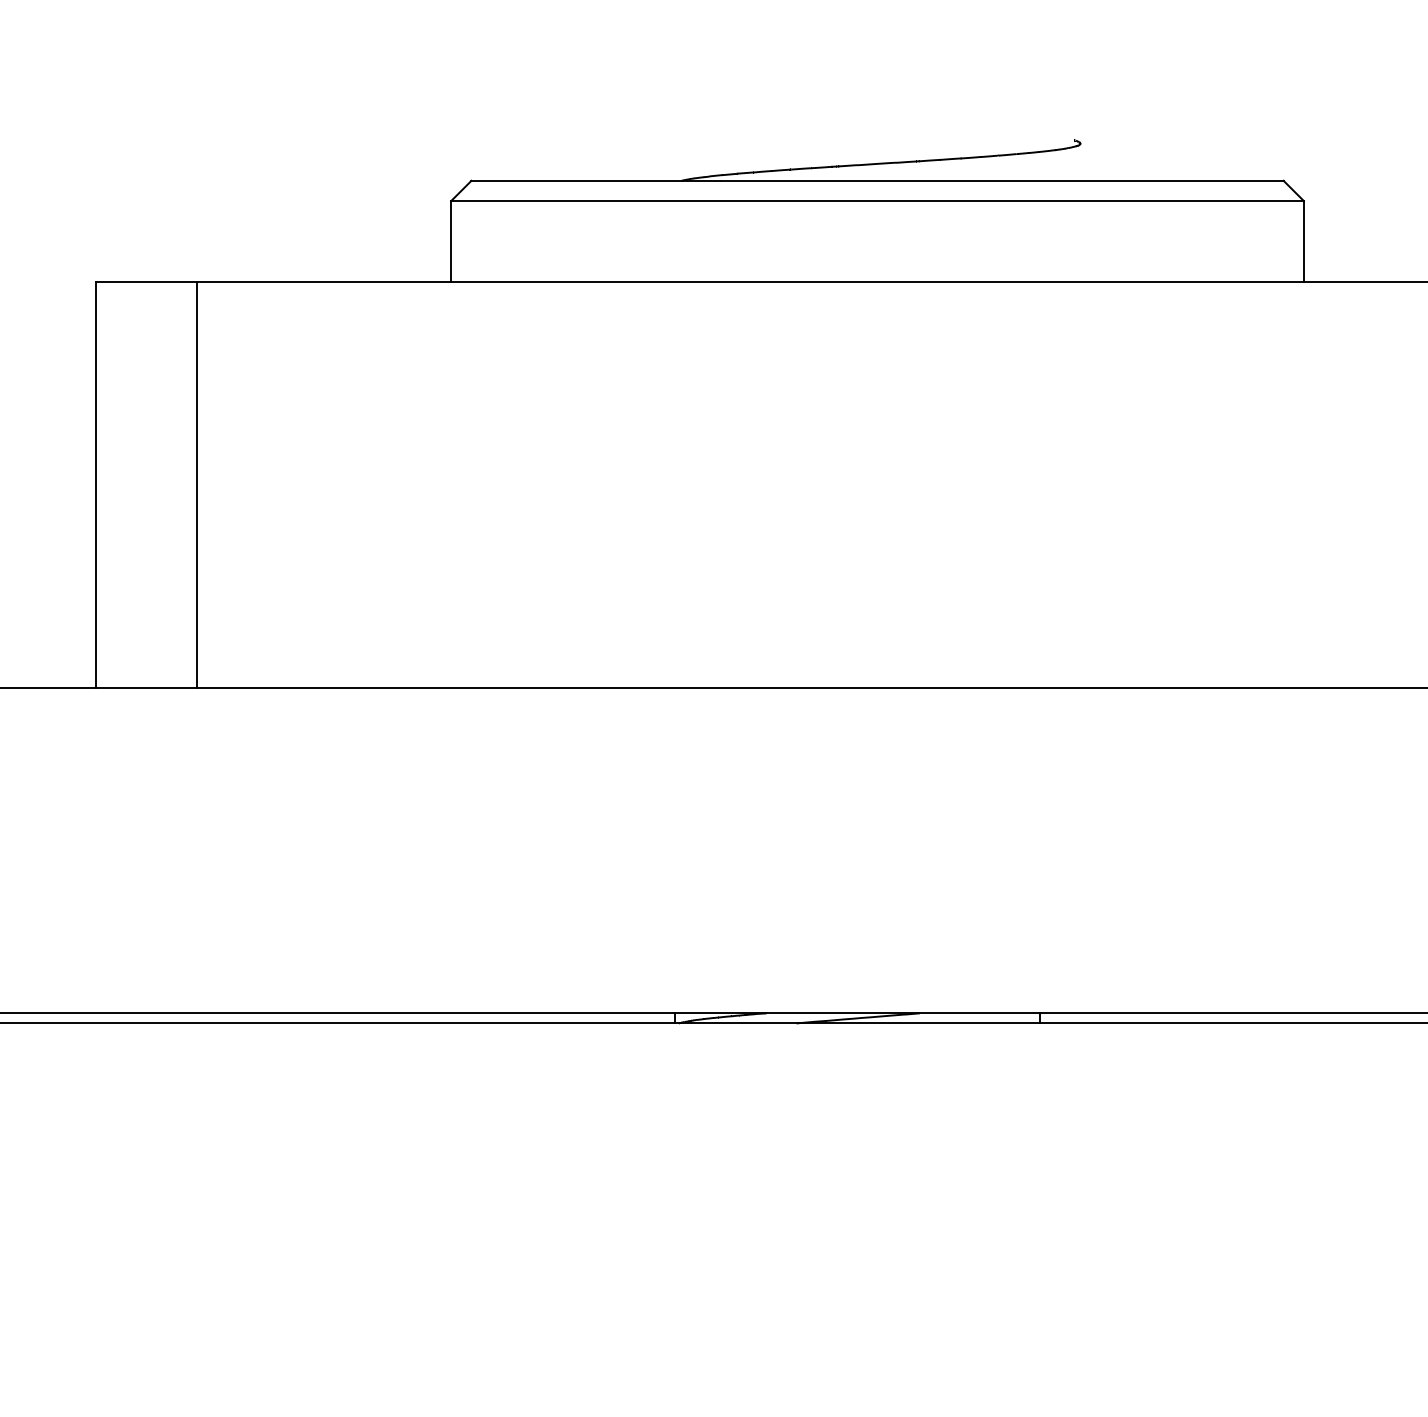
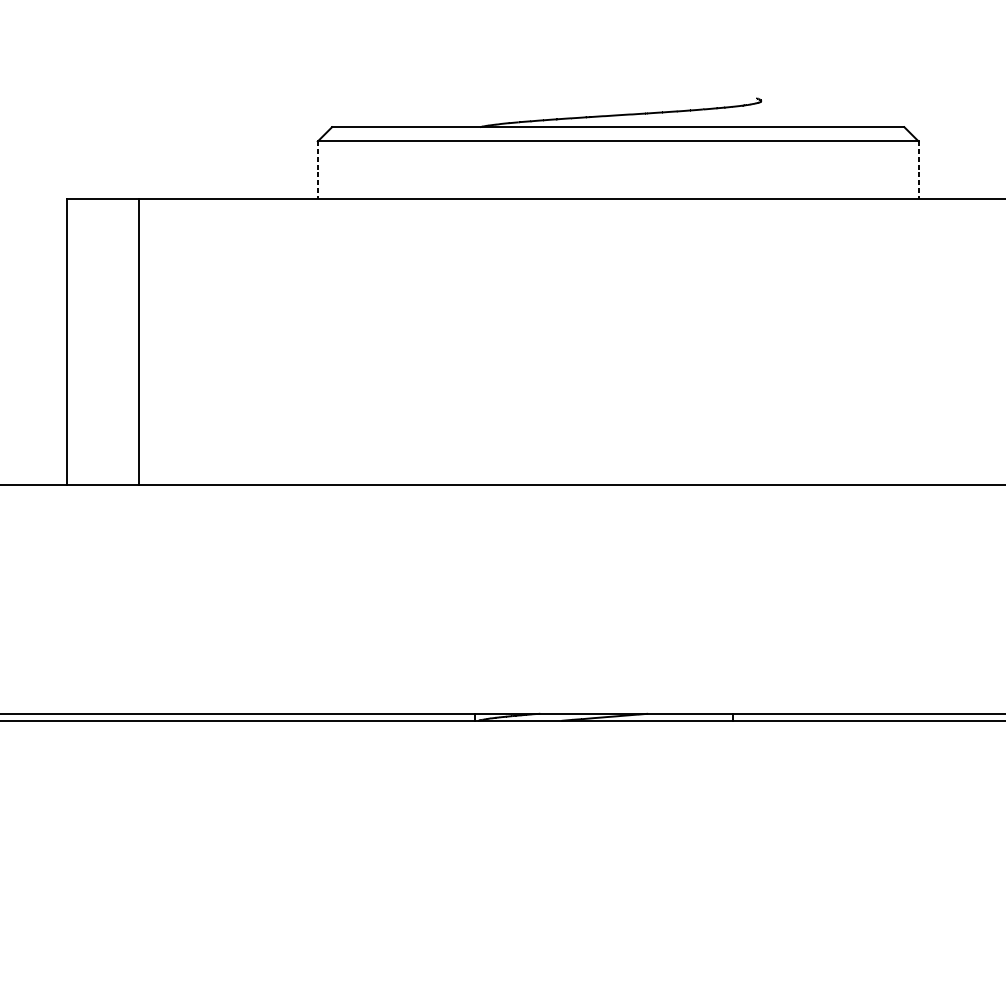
line: (451, 241) -> (318, 169), solid -> dashed
line: (1303, 241) -> (918, 169), solid -> dashed

